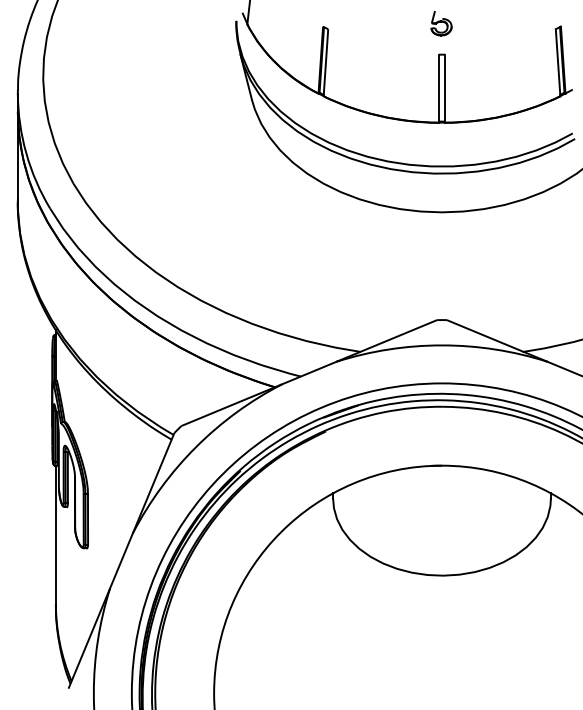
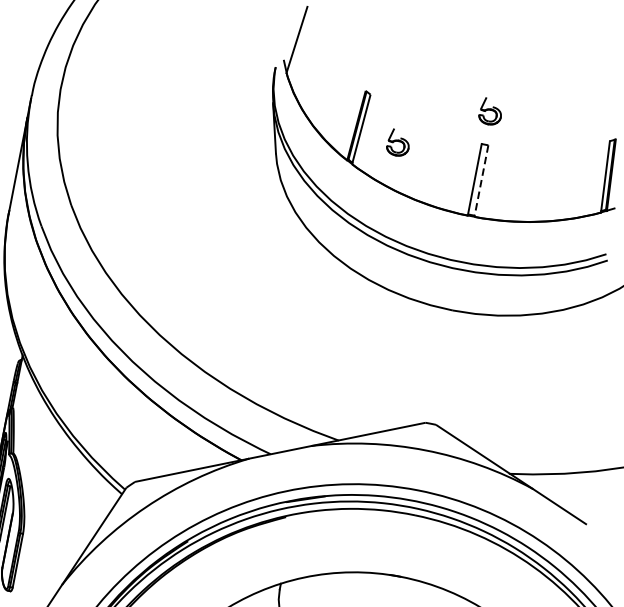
part: (362, 68) -> (398, 142), added
line: (445, 89) -> (481, 181), solid -> dashed

